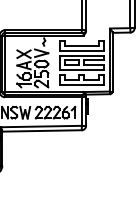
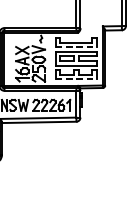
line: (82, 50) -> (77, 47), solid -> dashed
line: (82, 84) -> (77, 78), solid -> dashed

